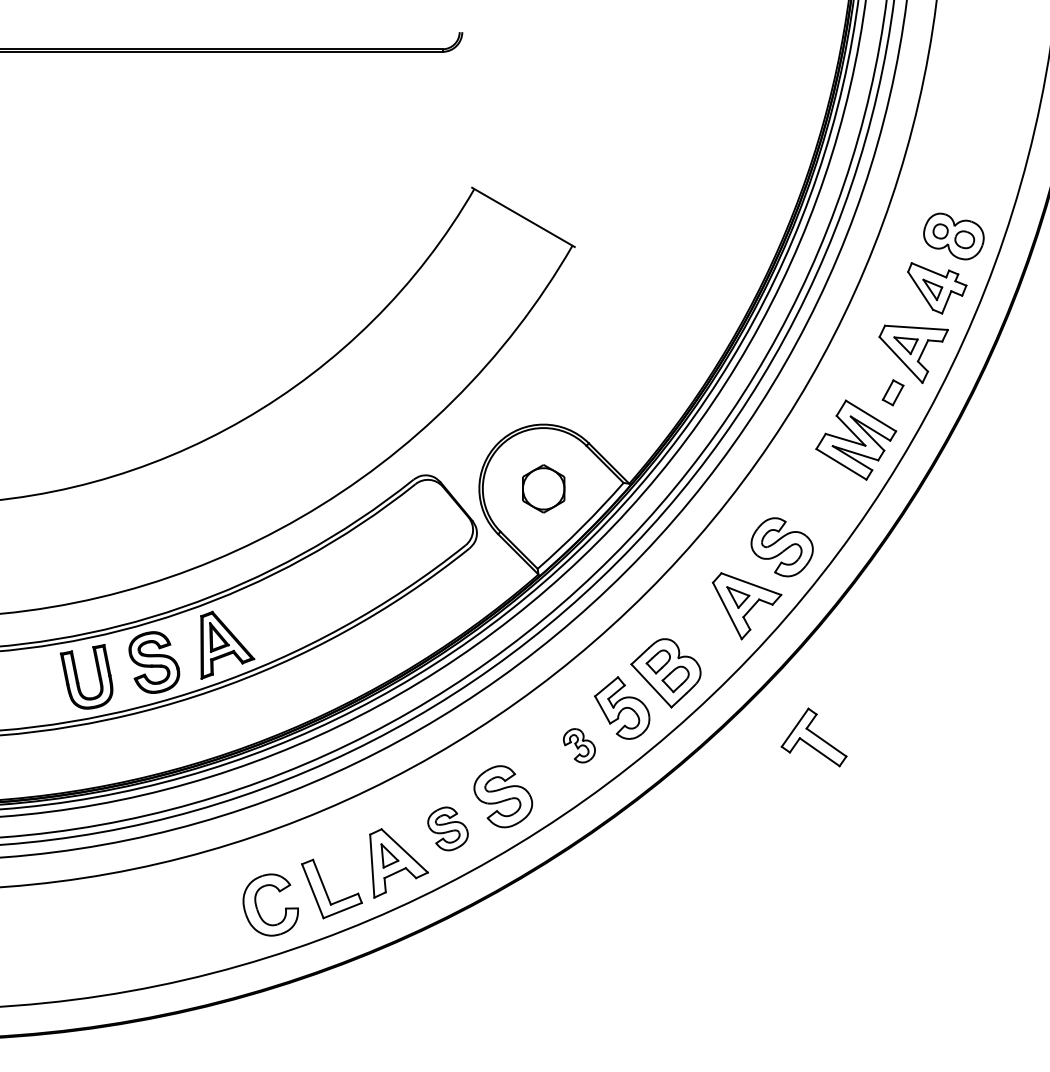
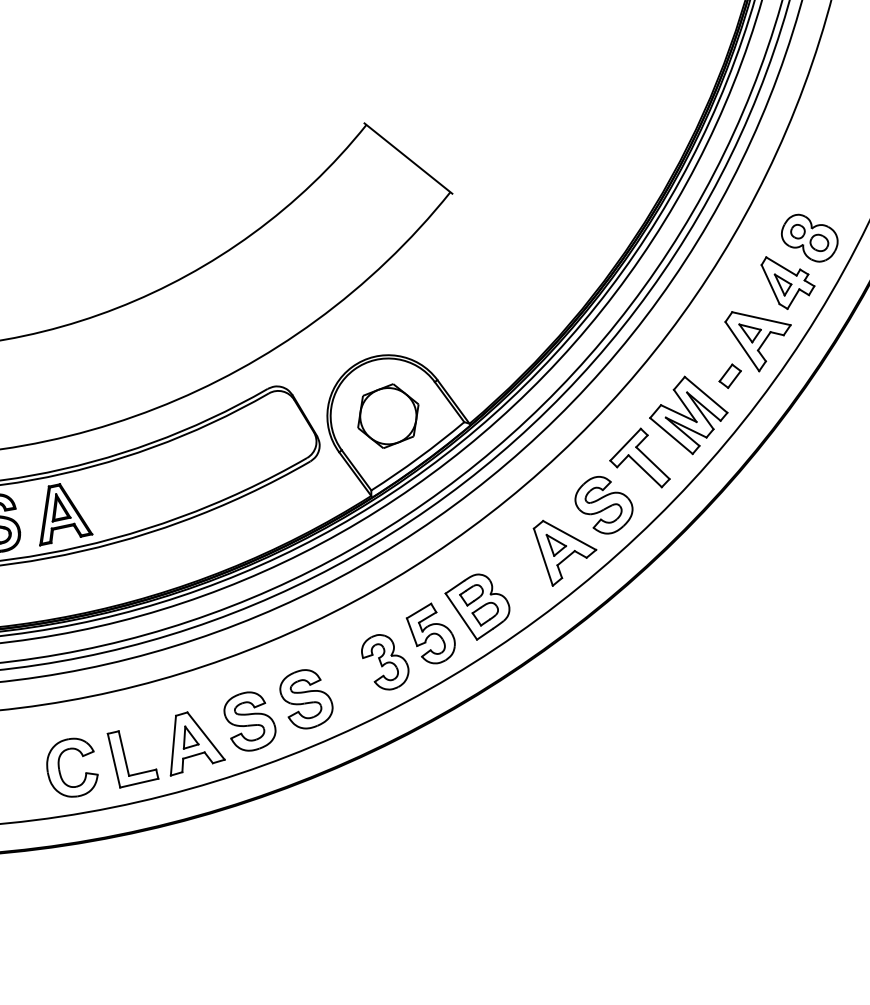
part: (543, 488) -> (388, 415), size x1.43
part: (813, 737) -> (641, 456), moved
part: (579, 745) -> (385, 662), size x1.67
part: (447, 828) -> (249, 721), size x1.43

